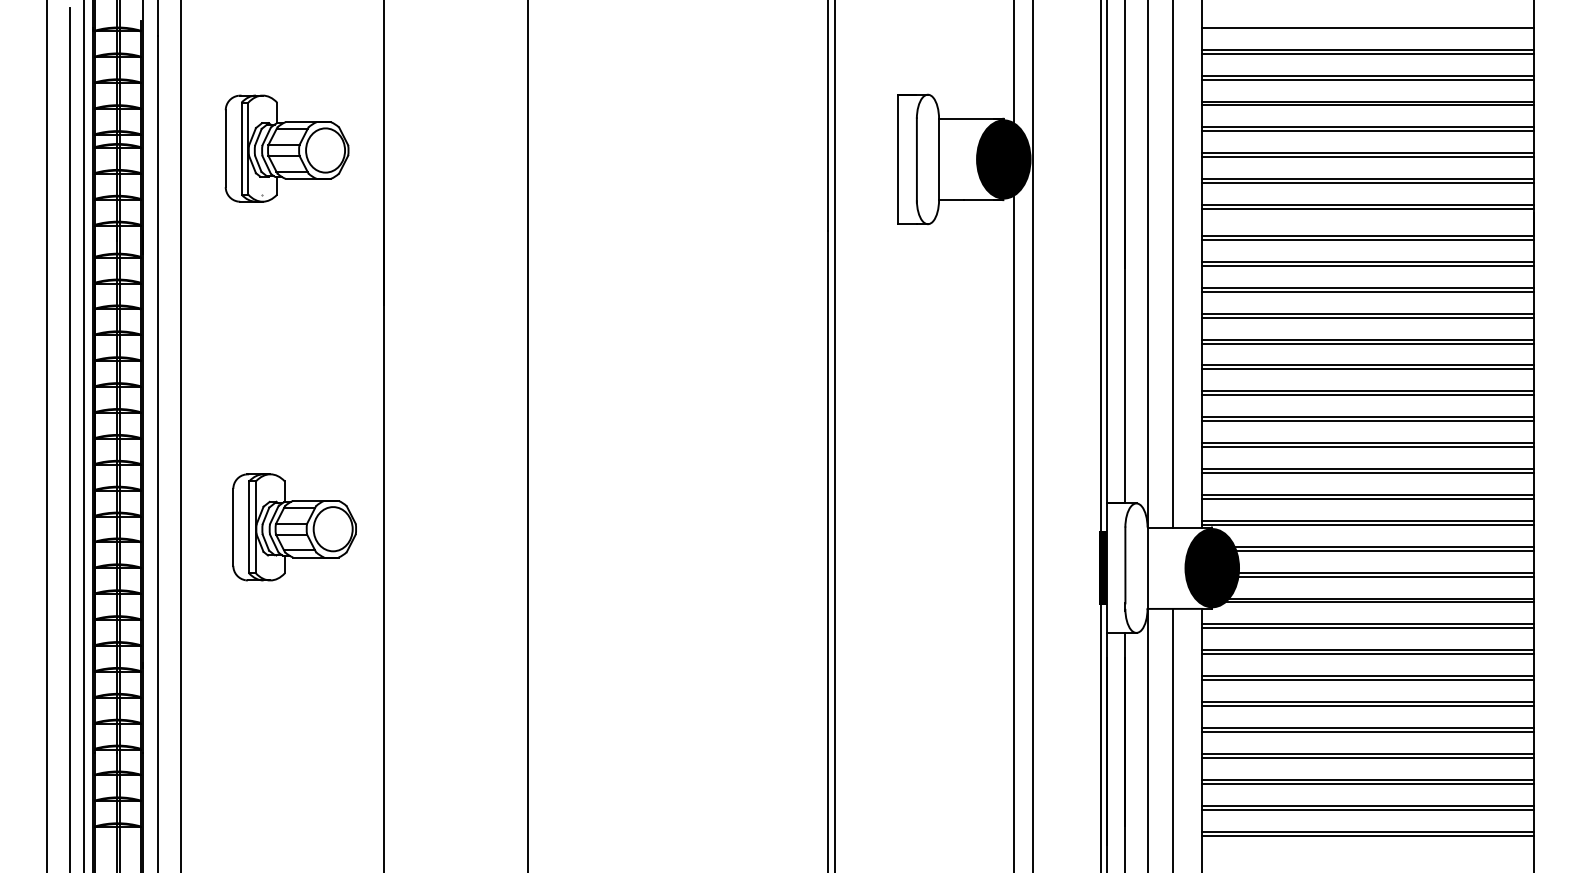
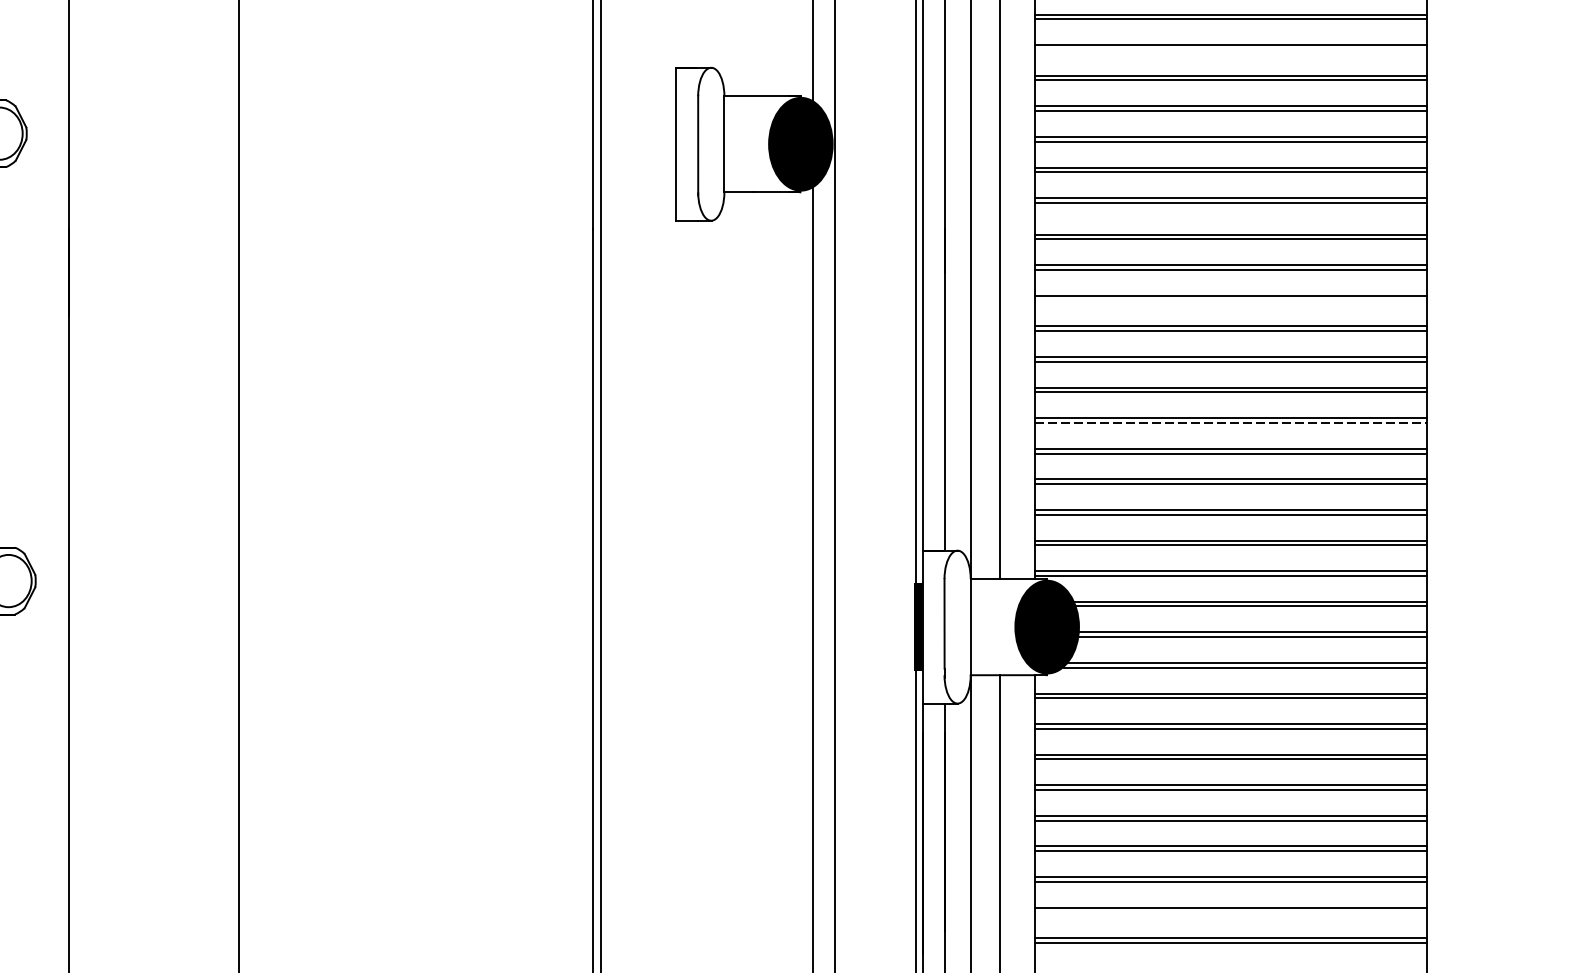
line: (1367, 79) -> (1230, 49), removed
line: (1367, 291) -> (1230, 300), removed
line: (1367, 395) -> (1230, 423), solid -> dashed
line: (1367, 809) -> (1230, 912), removed

